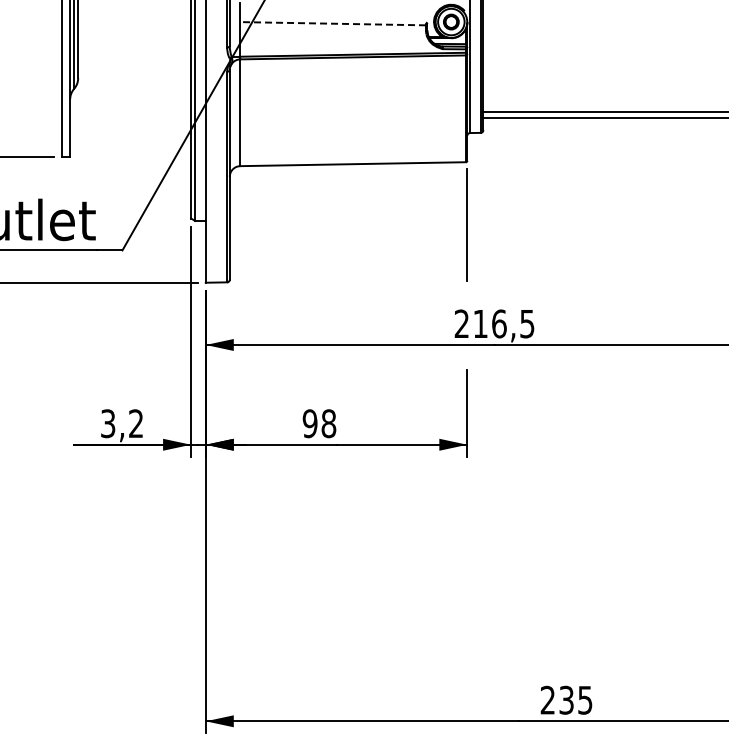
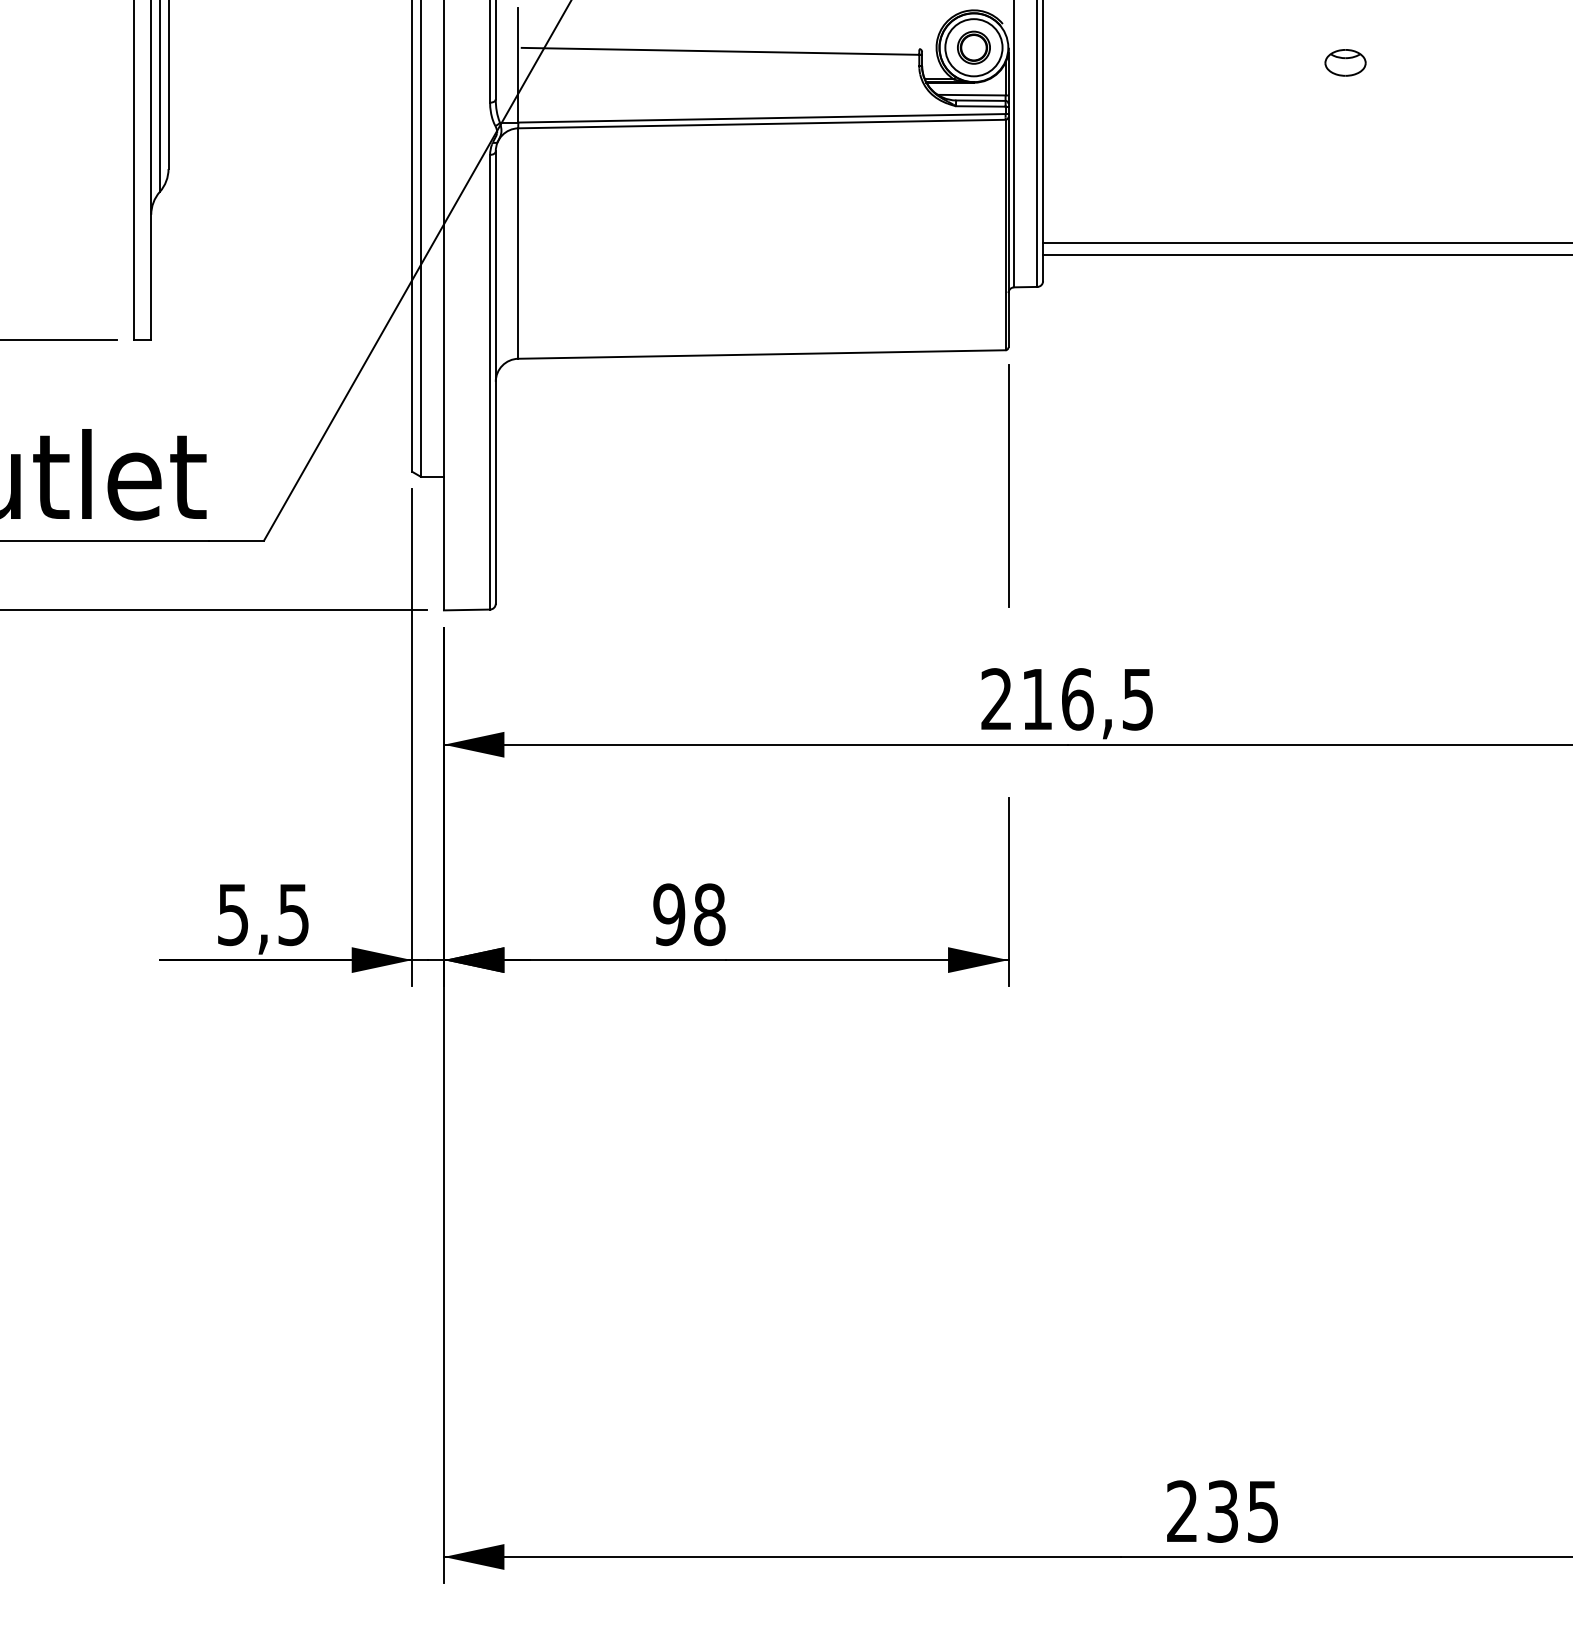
line: (333, 23) -> (719, 50), dashed -> solid
part: (623, 28) -> (1345, 61), added
text: (121, 423) -> (262, 914), 3,2 -> 5,5

